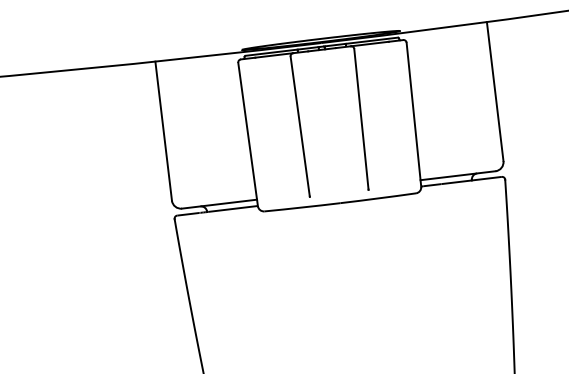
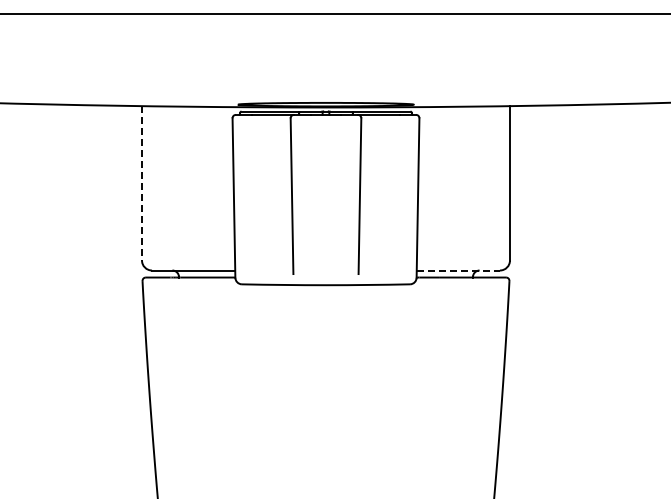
line: (164, 131) -> (142, 183), solid -> dashed
line: (458, 175) -> (458, 270), solid -> dashed

